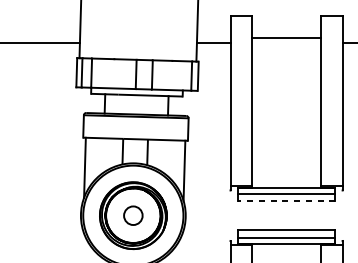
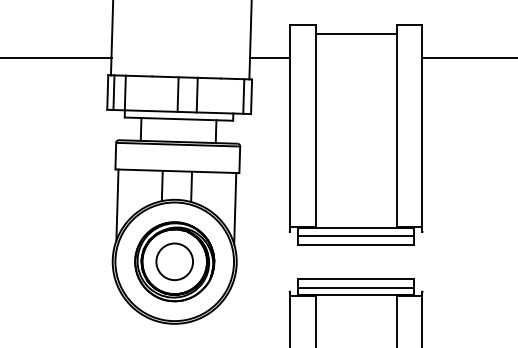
line: (286, 37) -> (355, 33), moved
line: (286, 201) -> (356, 244), dashed -> solid
circle: (133, 215) -> (174, 261), size x1.67

